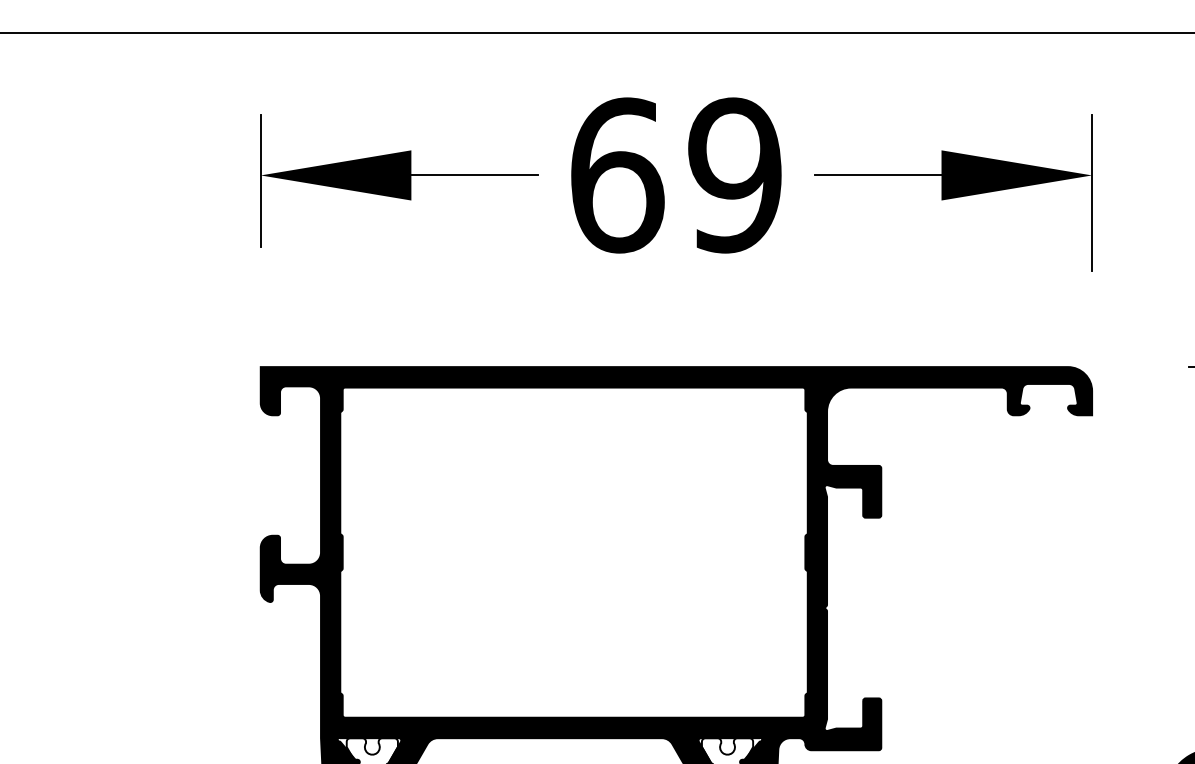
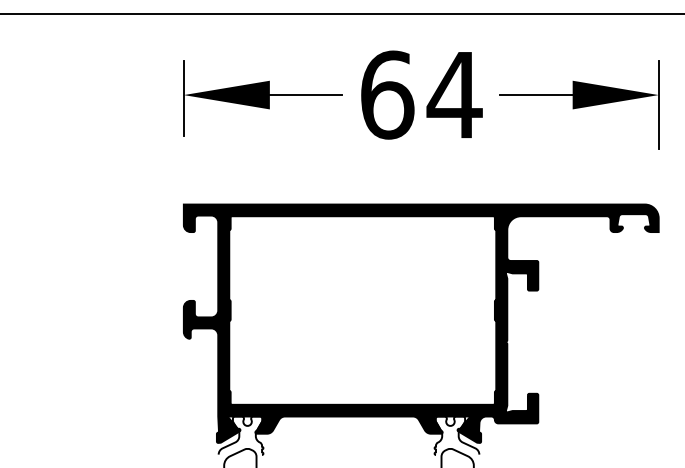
text: (734, 174) -> (454, 94), 69 -> 64

